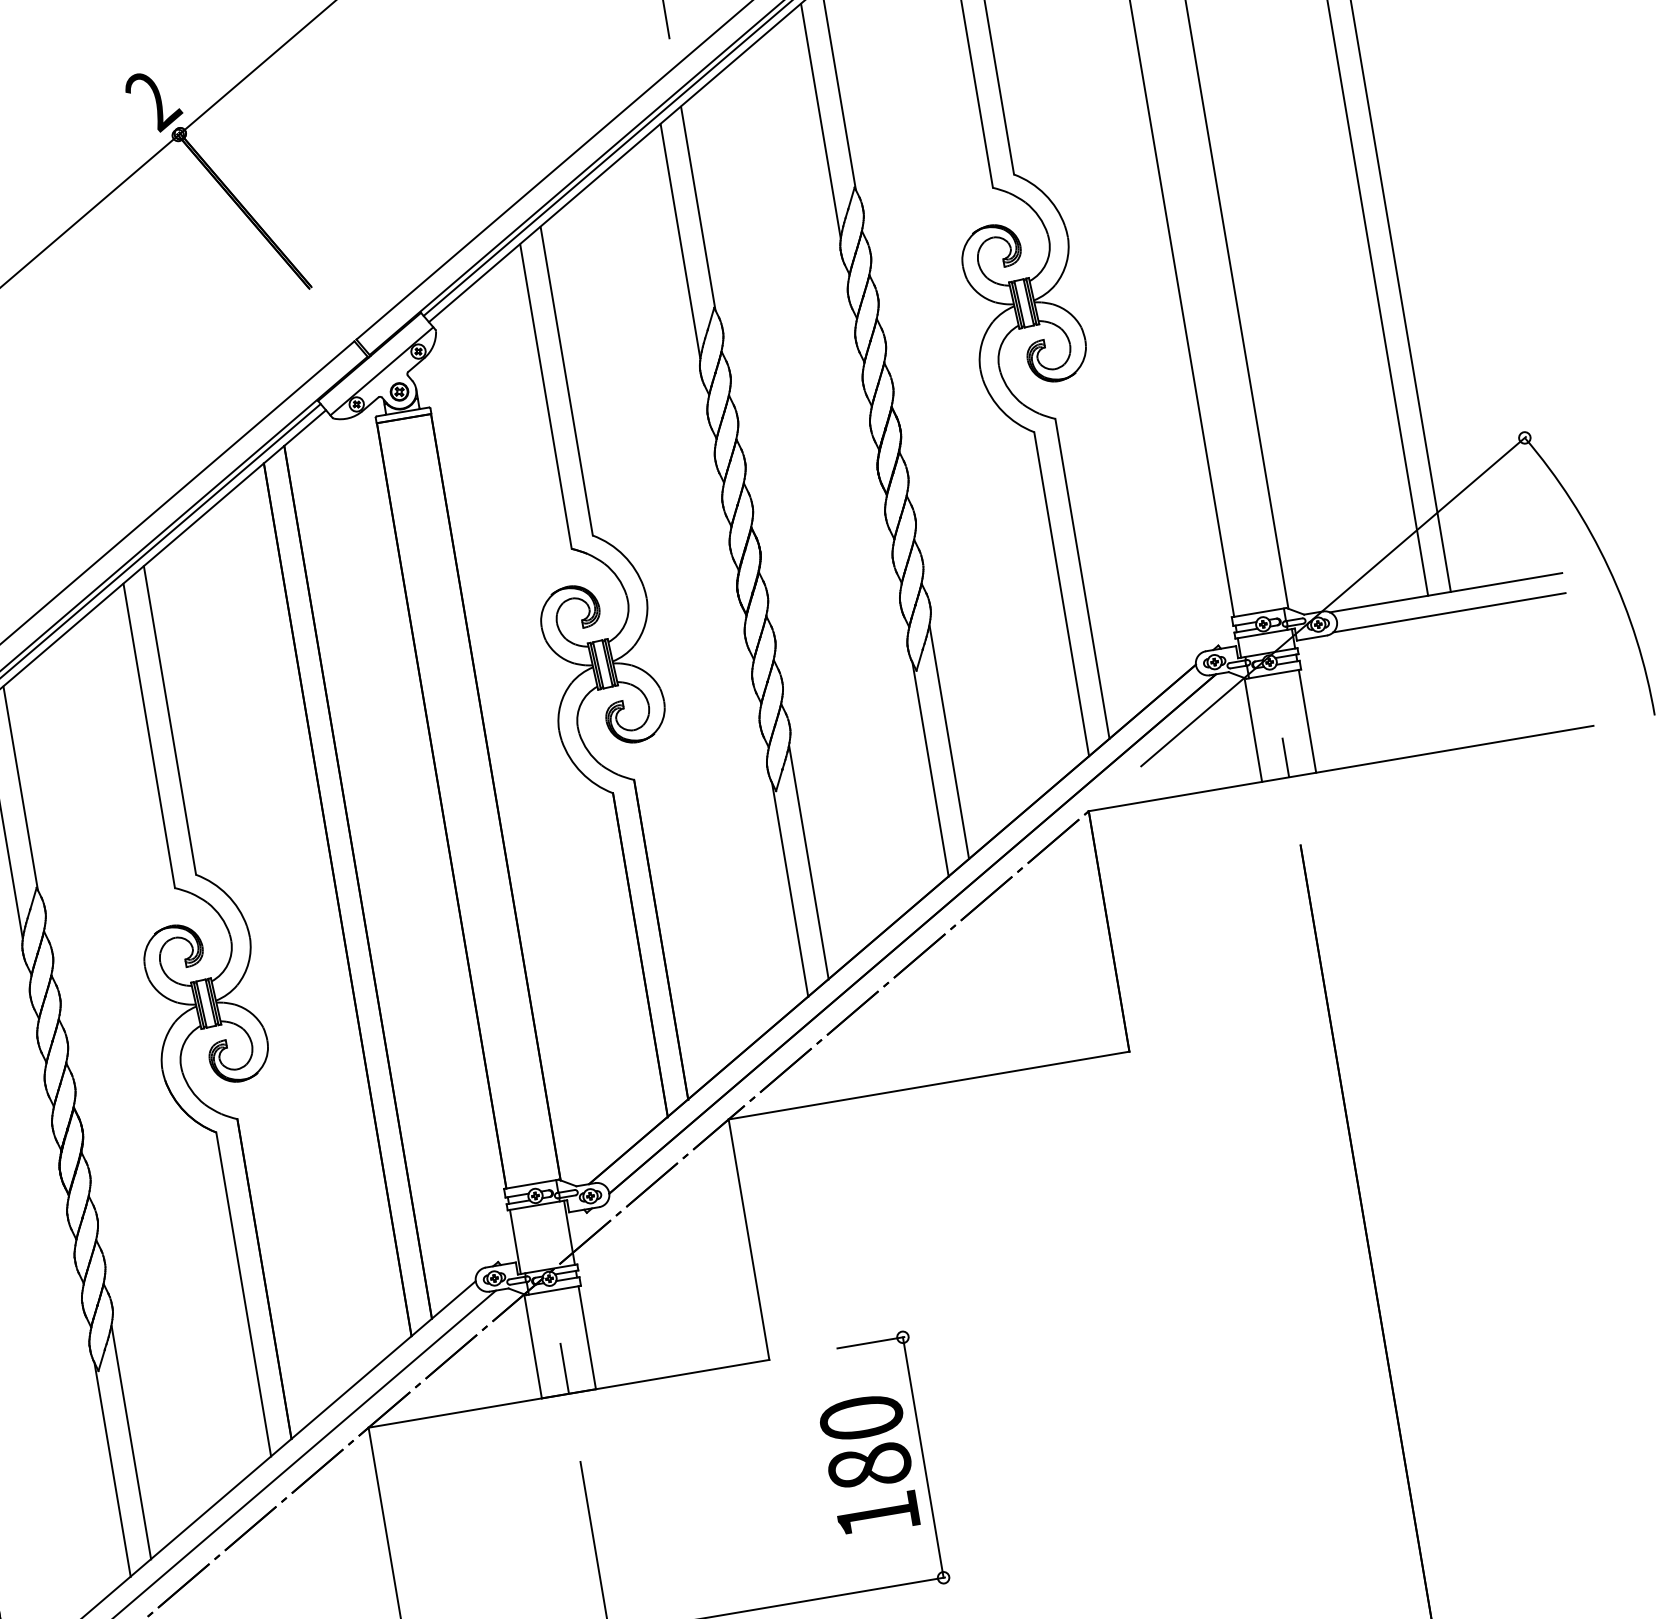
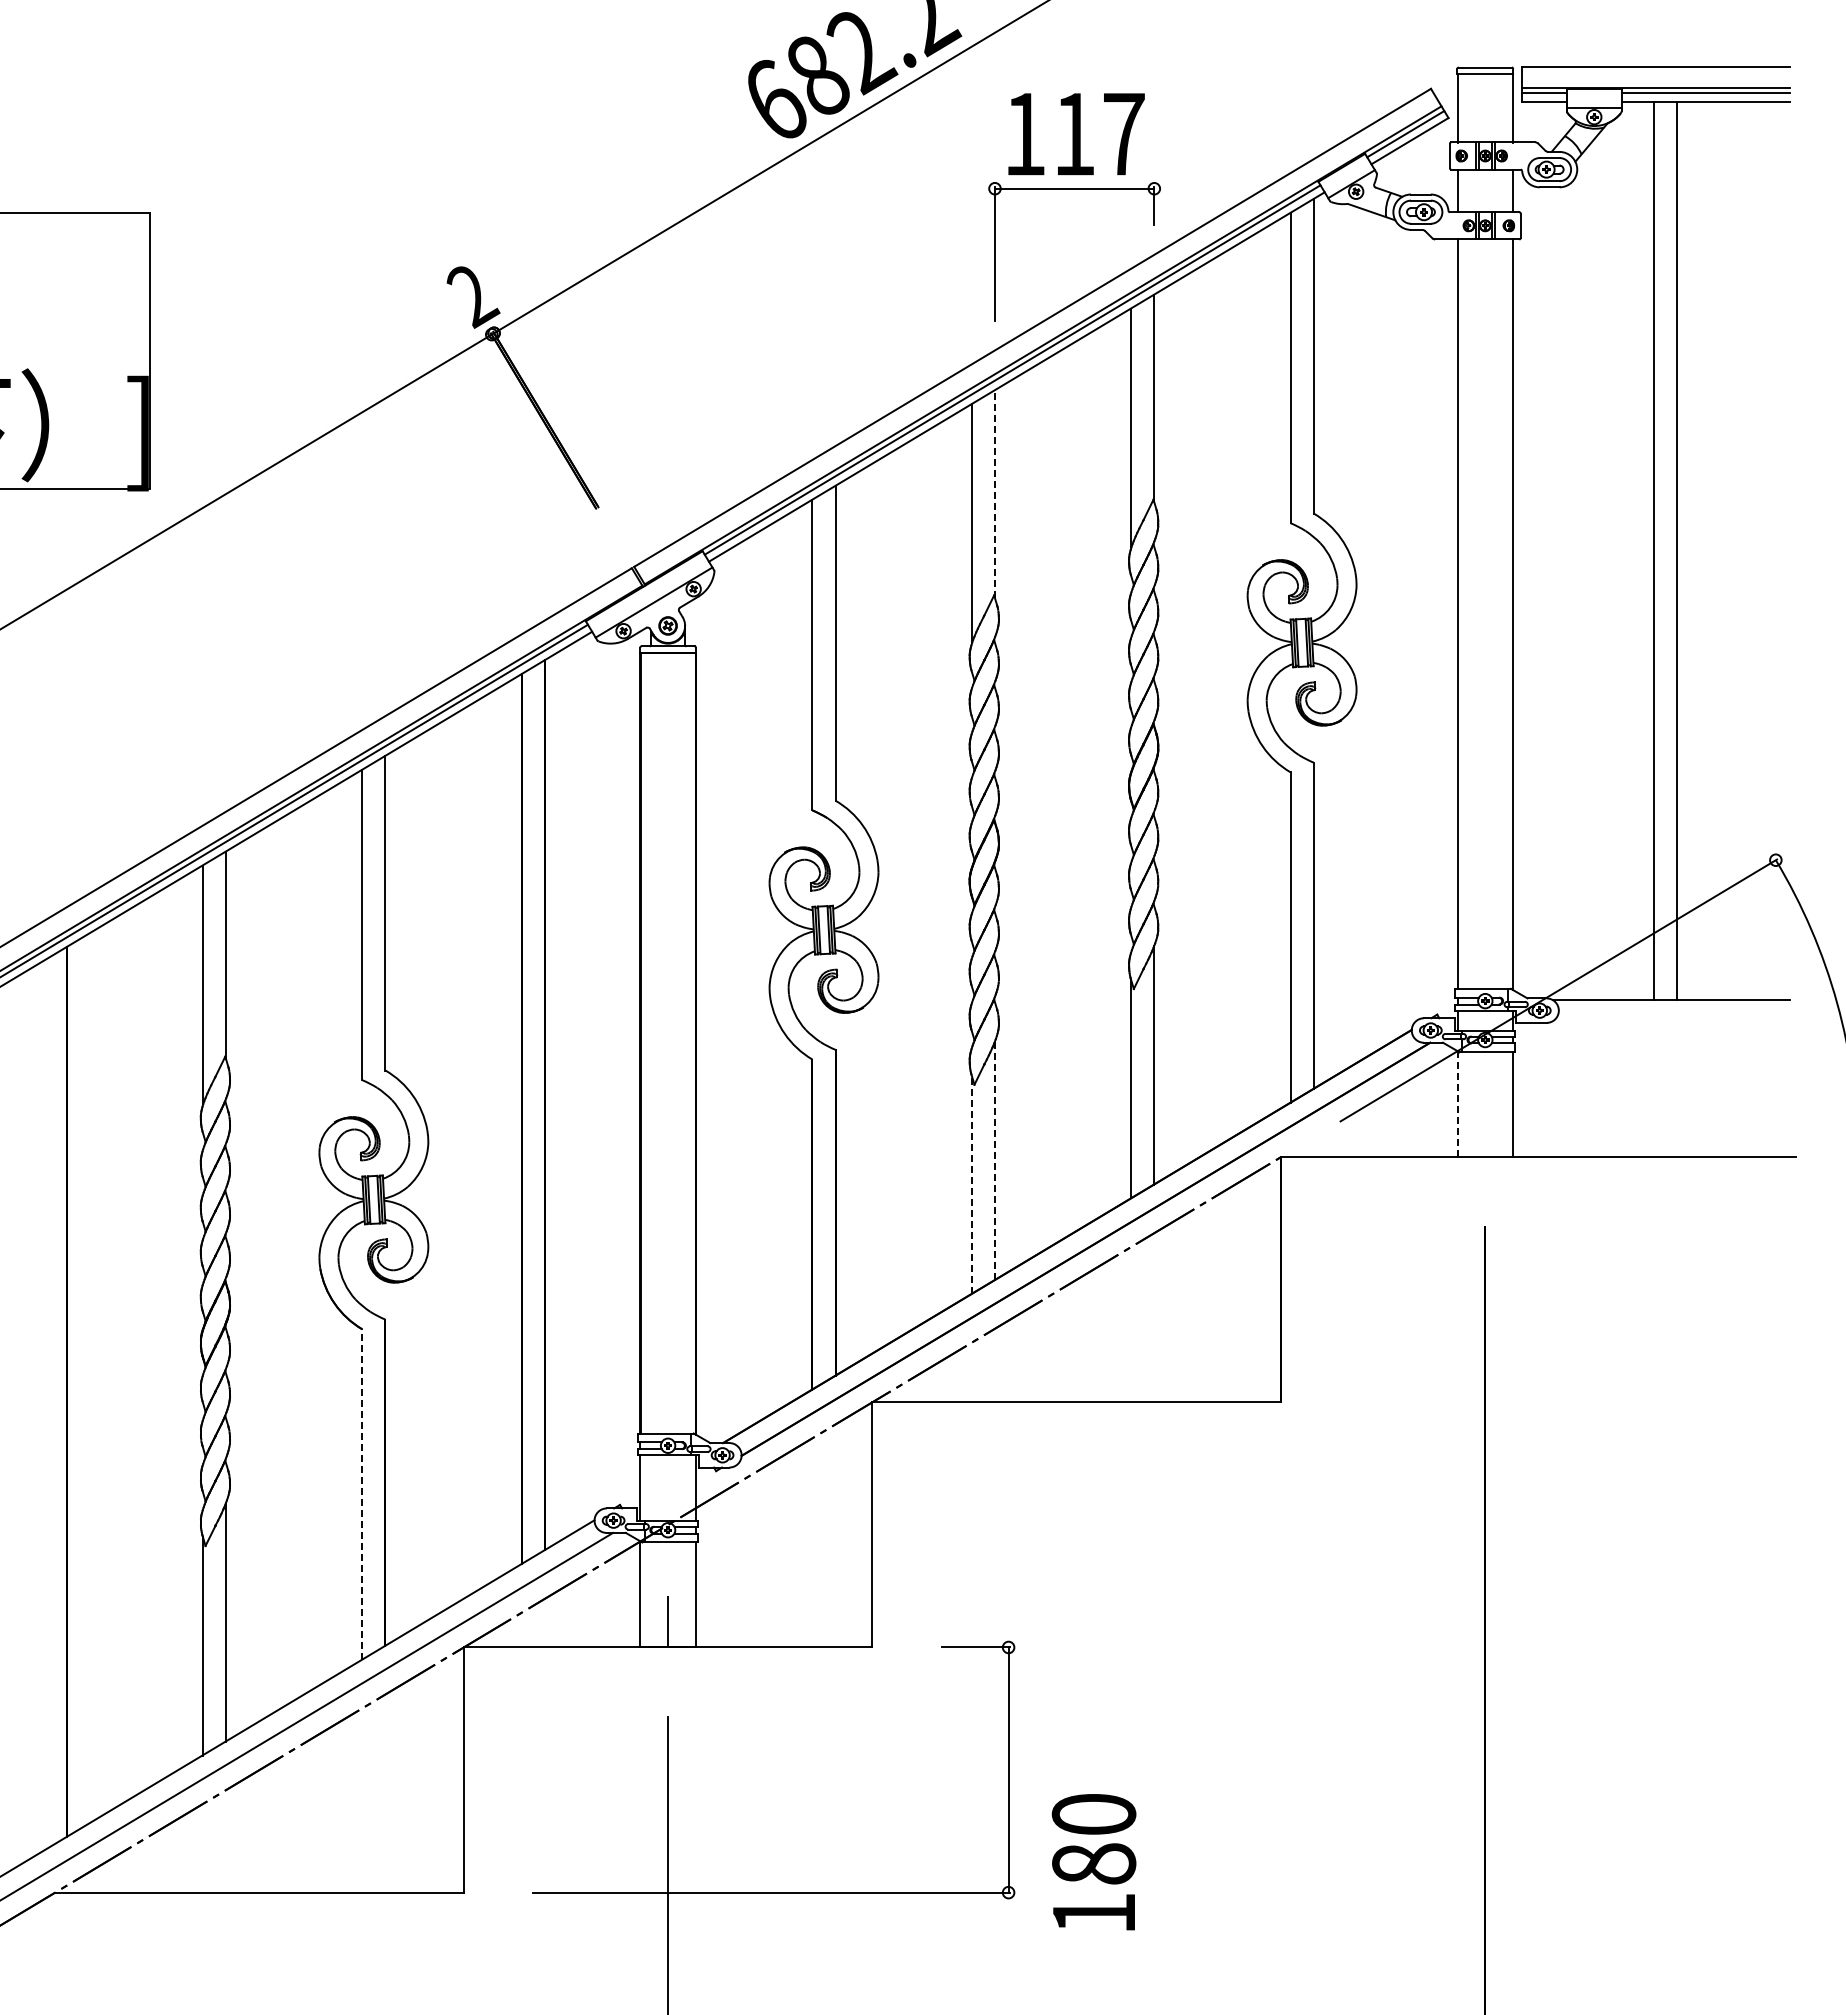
line: (697, 208) -> (994, 494), solid -> dashed
line: (1449, 612) -> (1671, 1020), removed
line: (1253, 730) -> (1457, 1104), solid -> dashed
line: (1285, 757) -> (1485, 1136), removed
line: (808, 862) -> (994, 1160), solid -> dashed
line: (789, 889) -> (971, 1184), solid -> dashed
line: (243, 1294) -> (362, 1494), solid -> dashed
text: (868, 1465) -> (1093, 1862), moved

